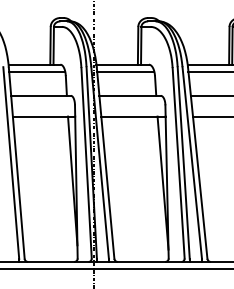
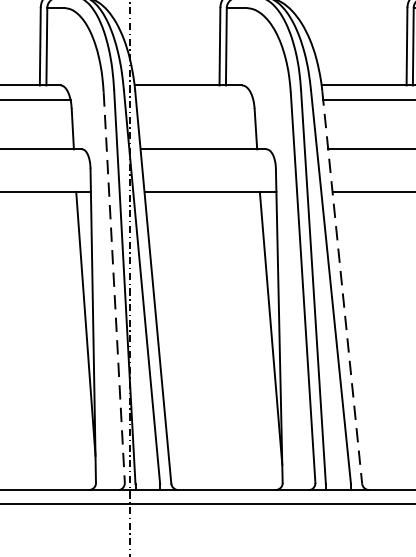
line: (125, 71) -> (194, 99), removed
line: (86, 163) -> (114, 288), solid -> dashed
line: (197, 163) -> (341, 288), solid -> dashed

